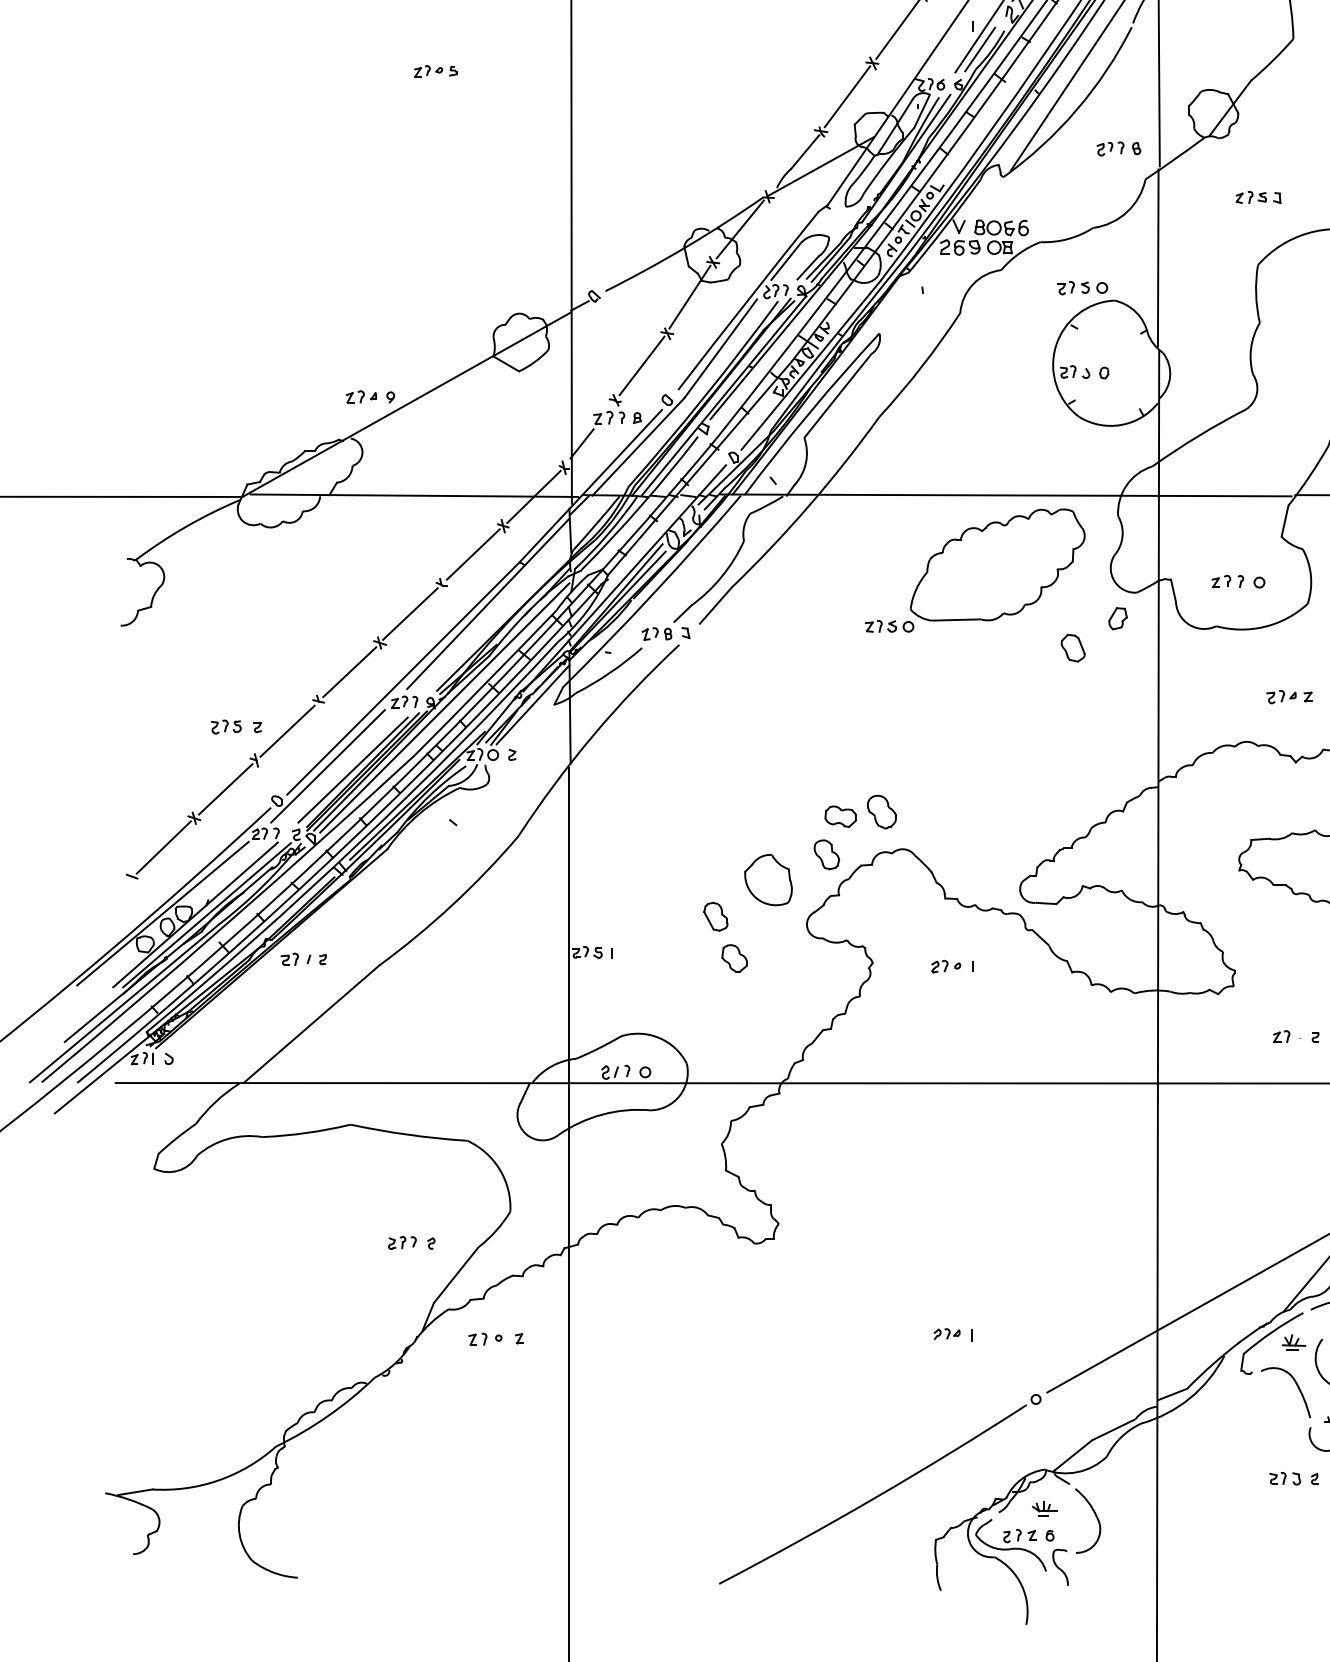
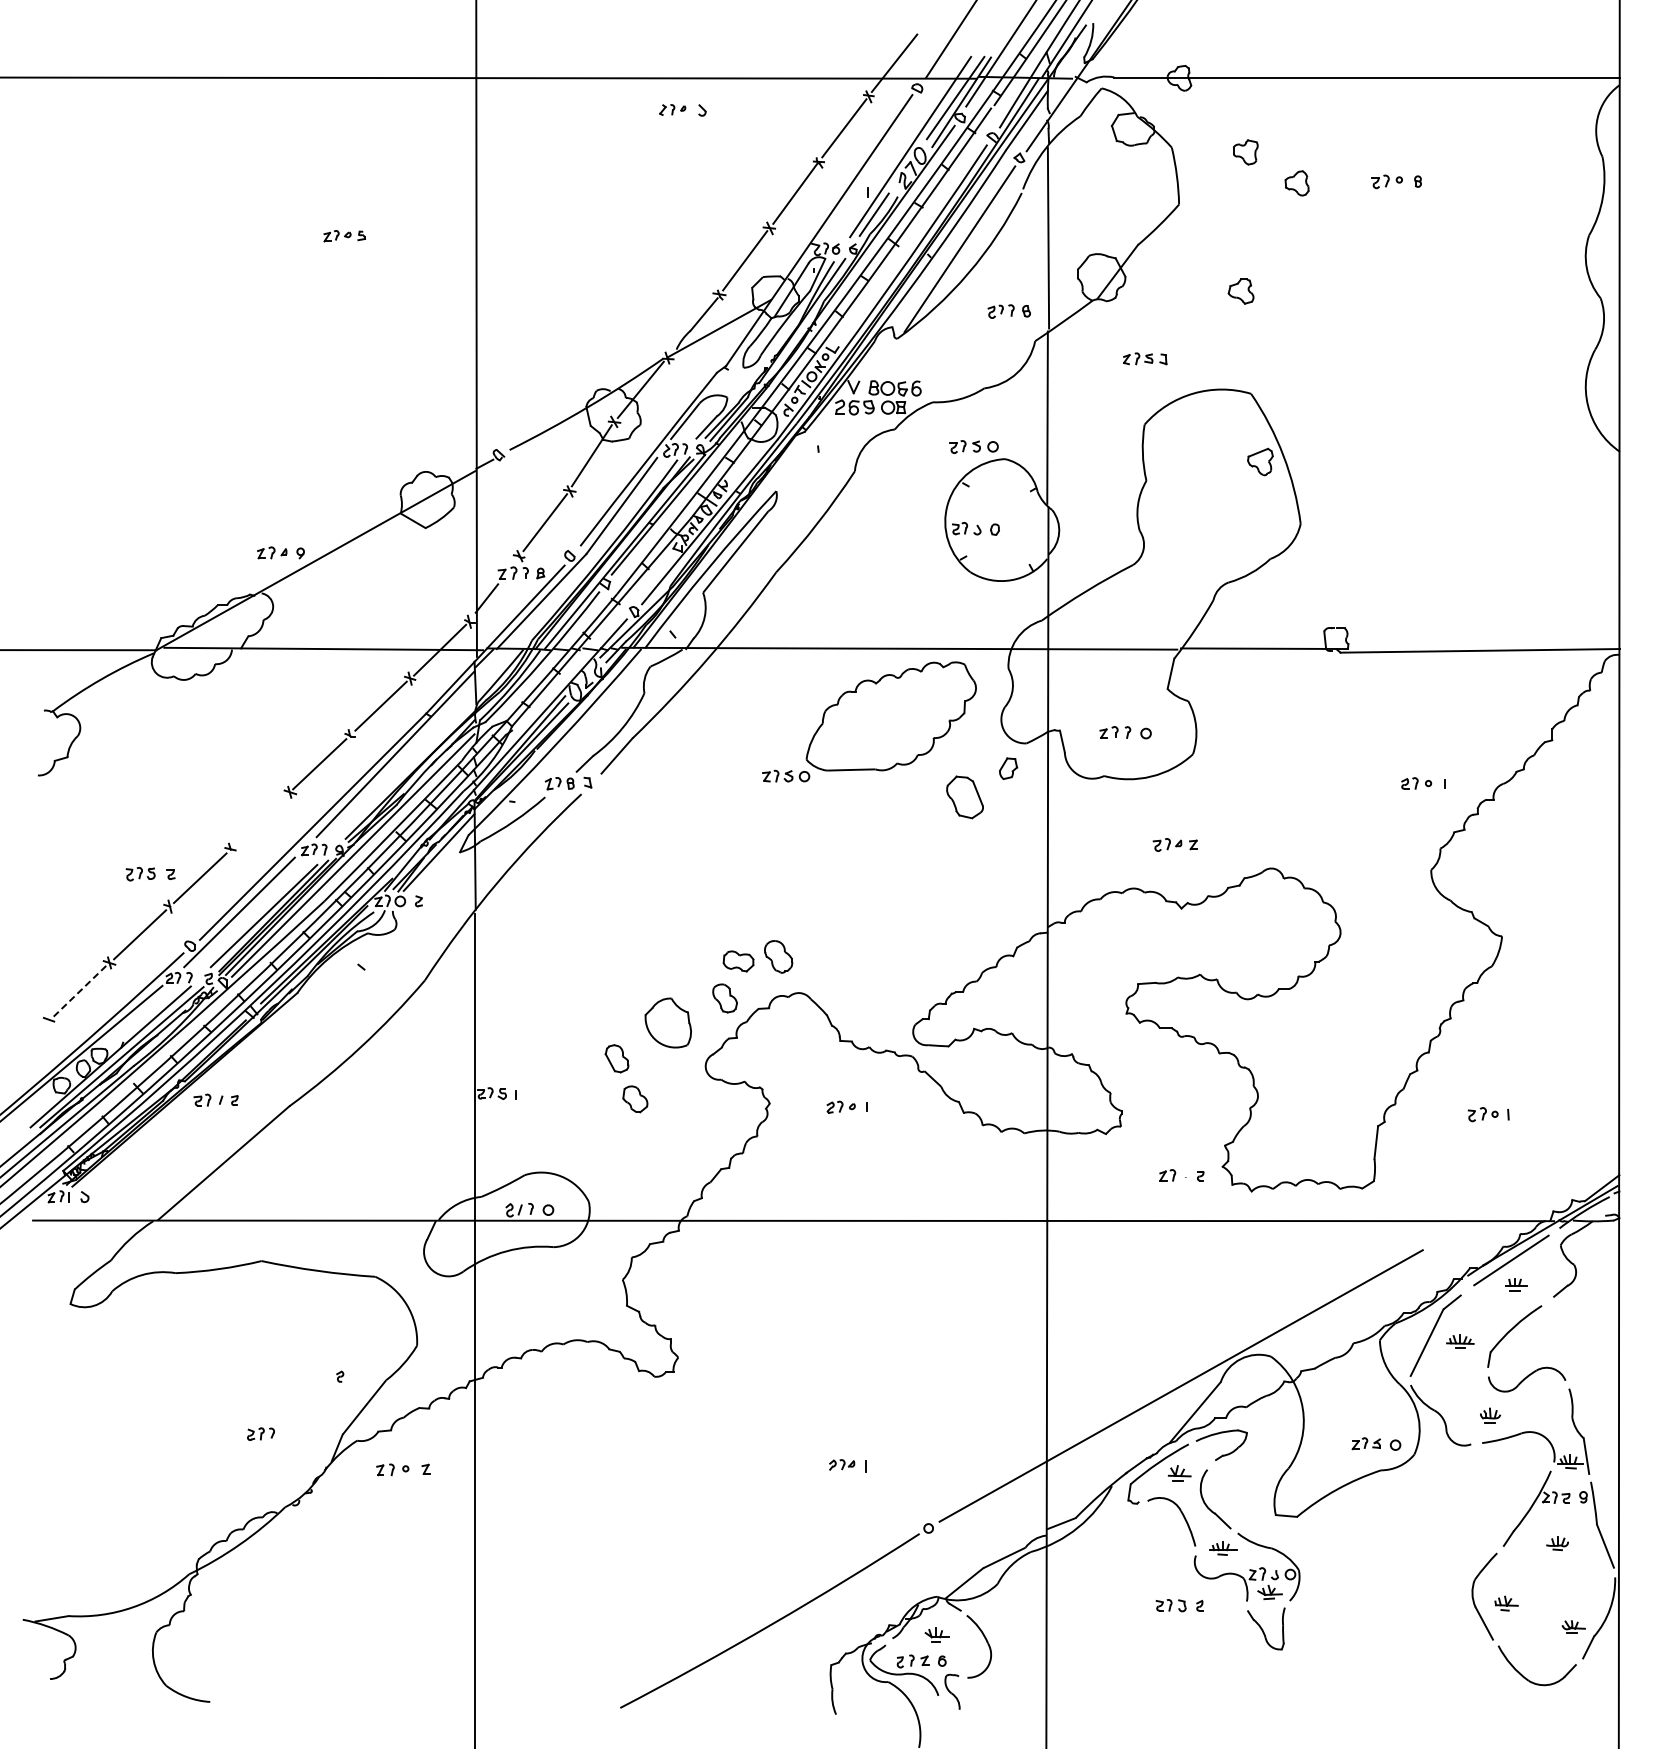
part: (1072, 648) -> (964, 797), size x1.6
line: (349, 671) -> (260, 820), removed
line: (163, 847) -> (79, 991), solid -> dashed
part: (401, 1242) -> (260, 1433), moved

